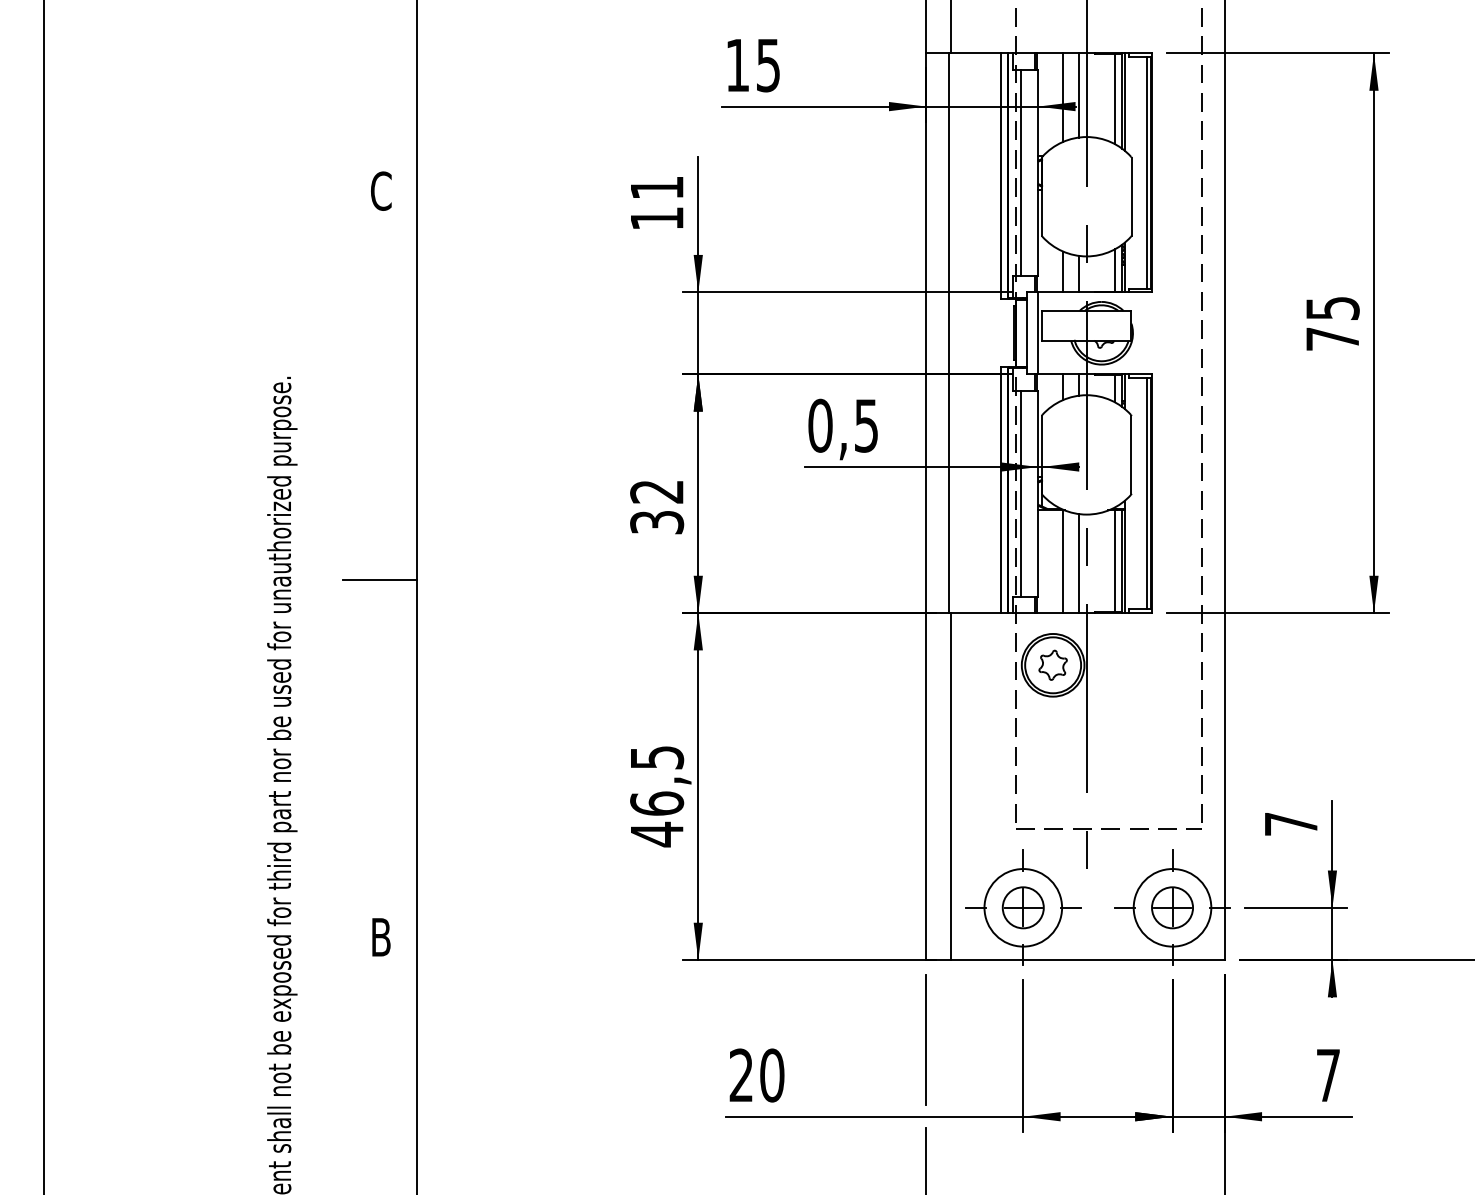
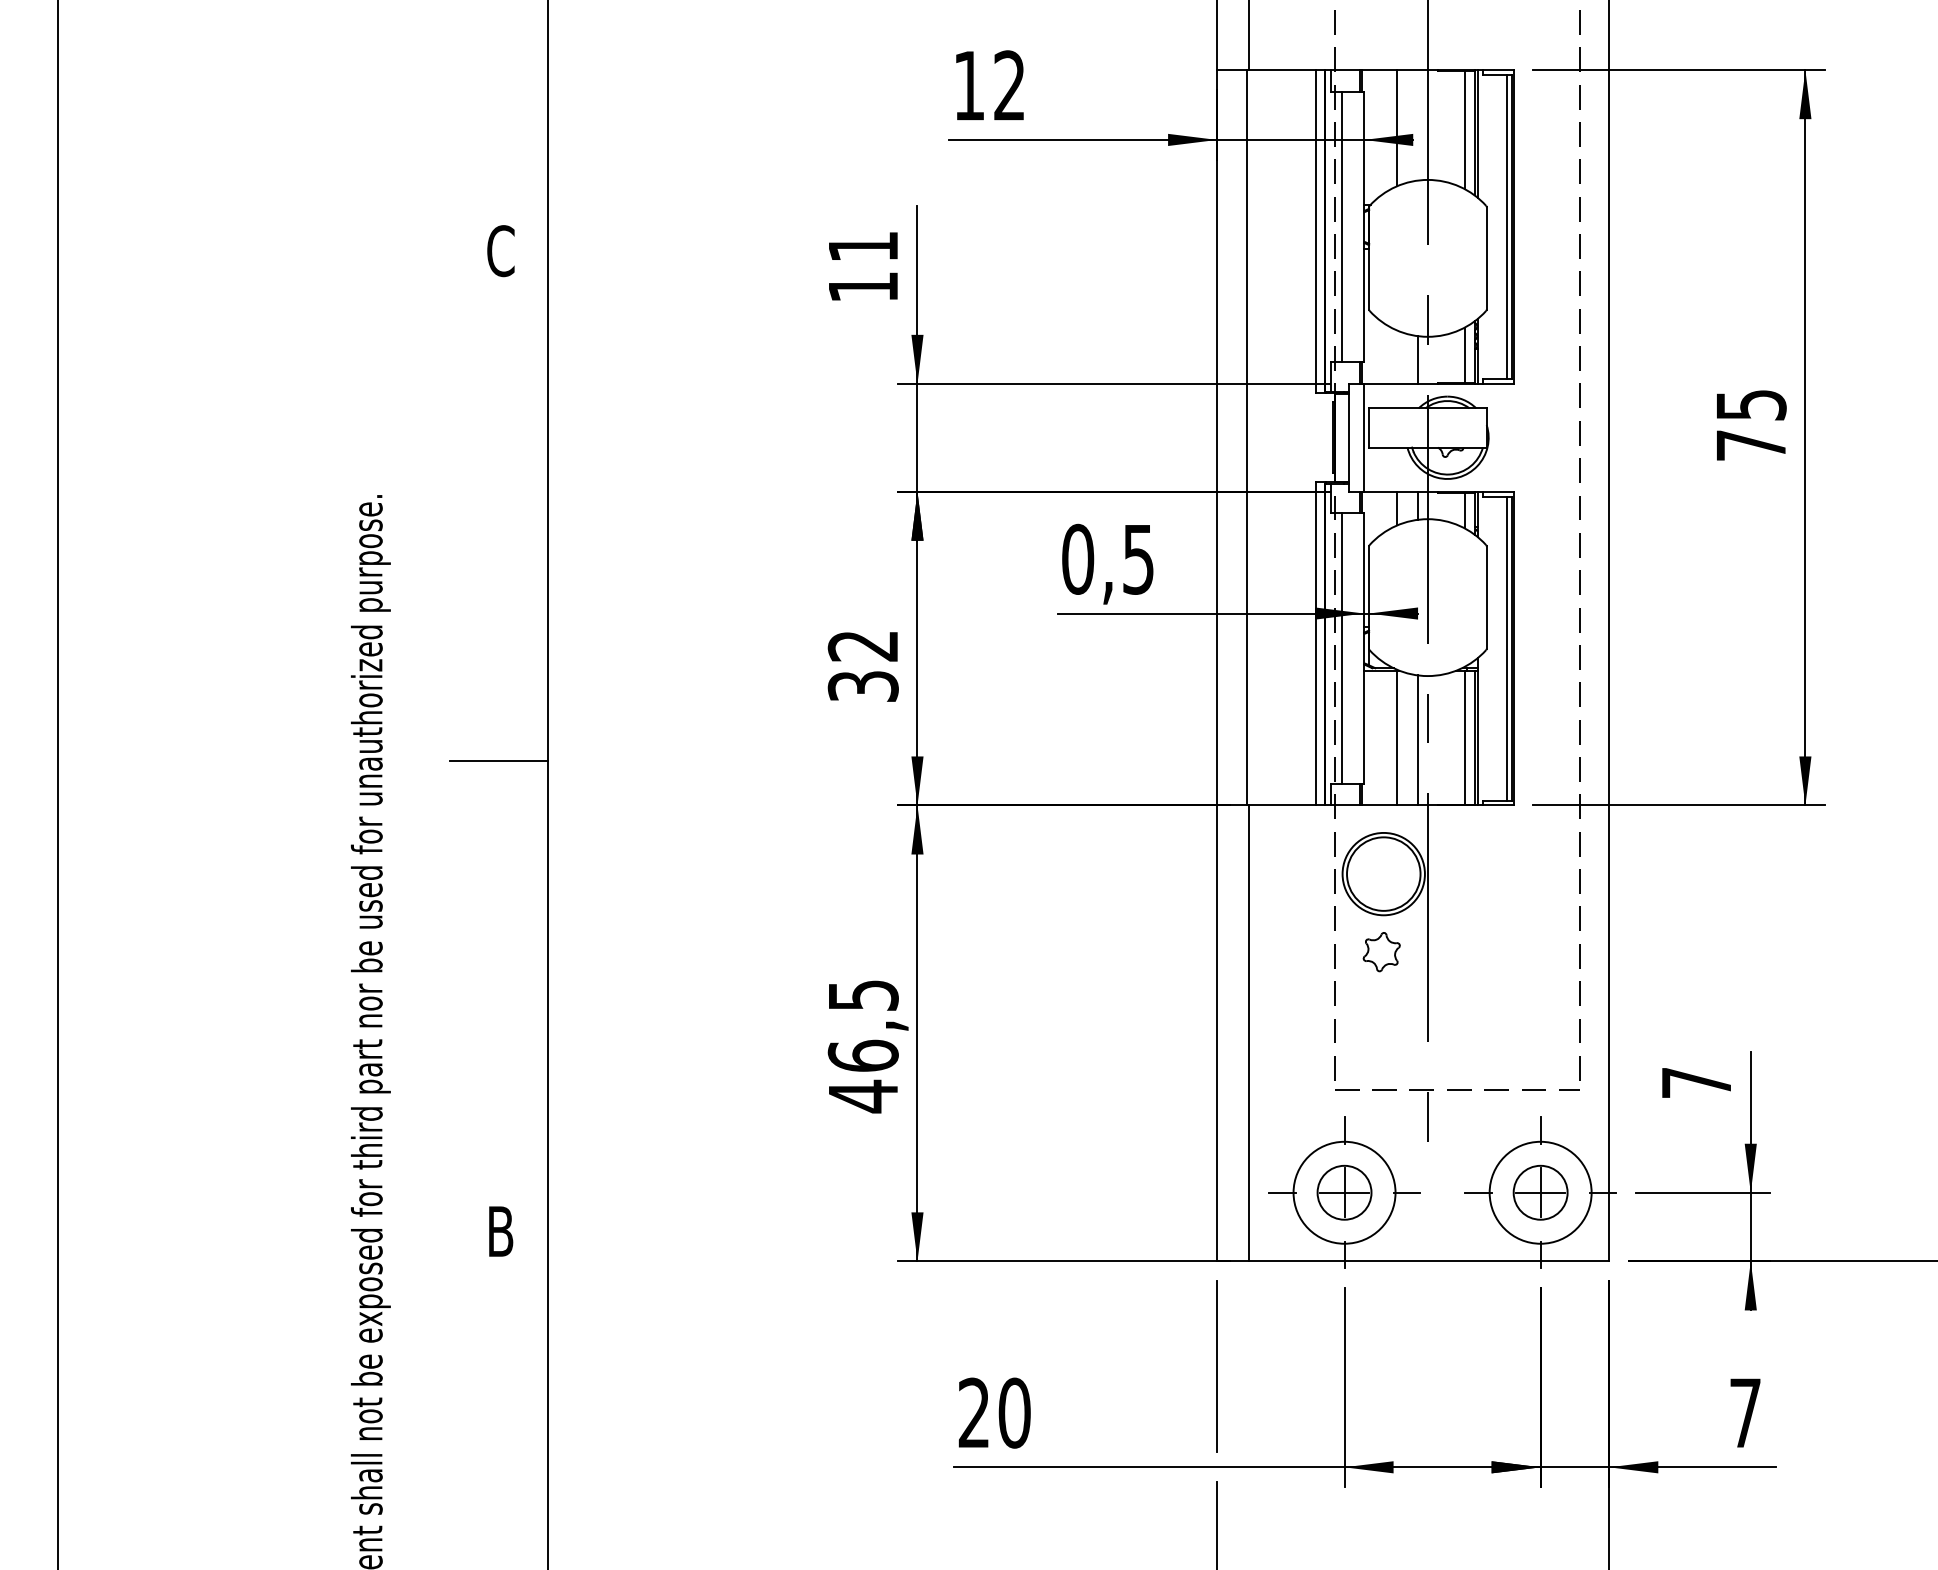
text: (768, 65) -> (1009, 85), 15 -> 12
line: (1078, 95) -> (1417, 125), removed
line: (1063, 271) -> (1397, 356), removed
part: (1052, 665) -> (1381, 952), moved

